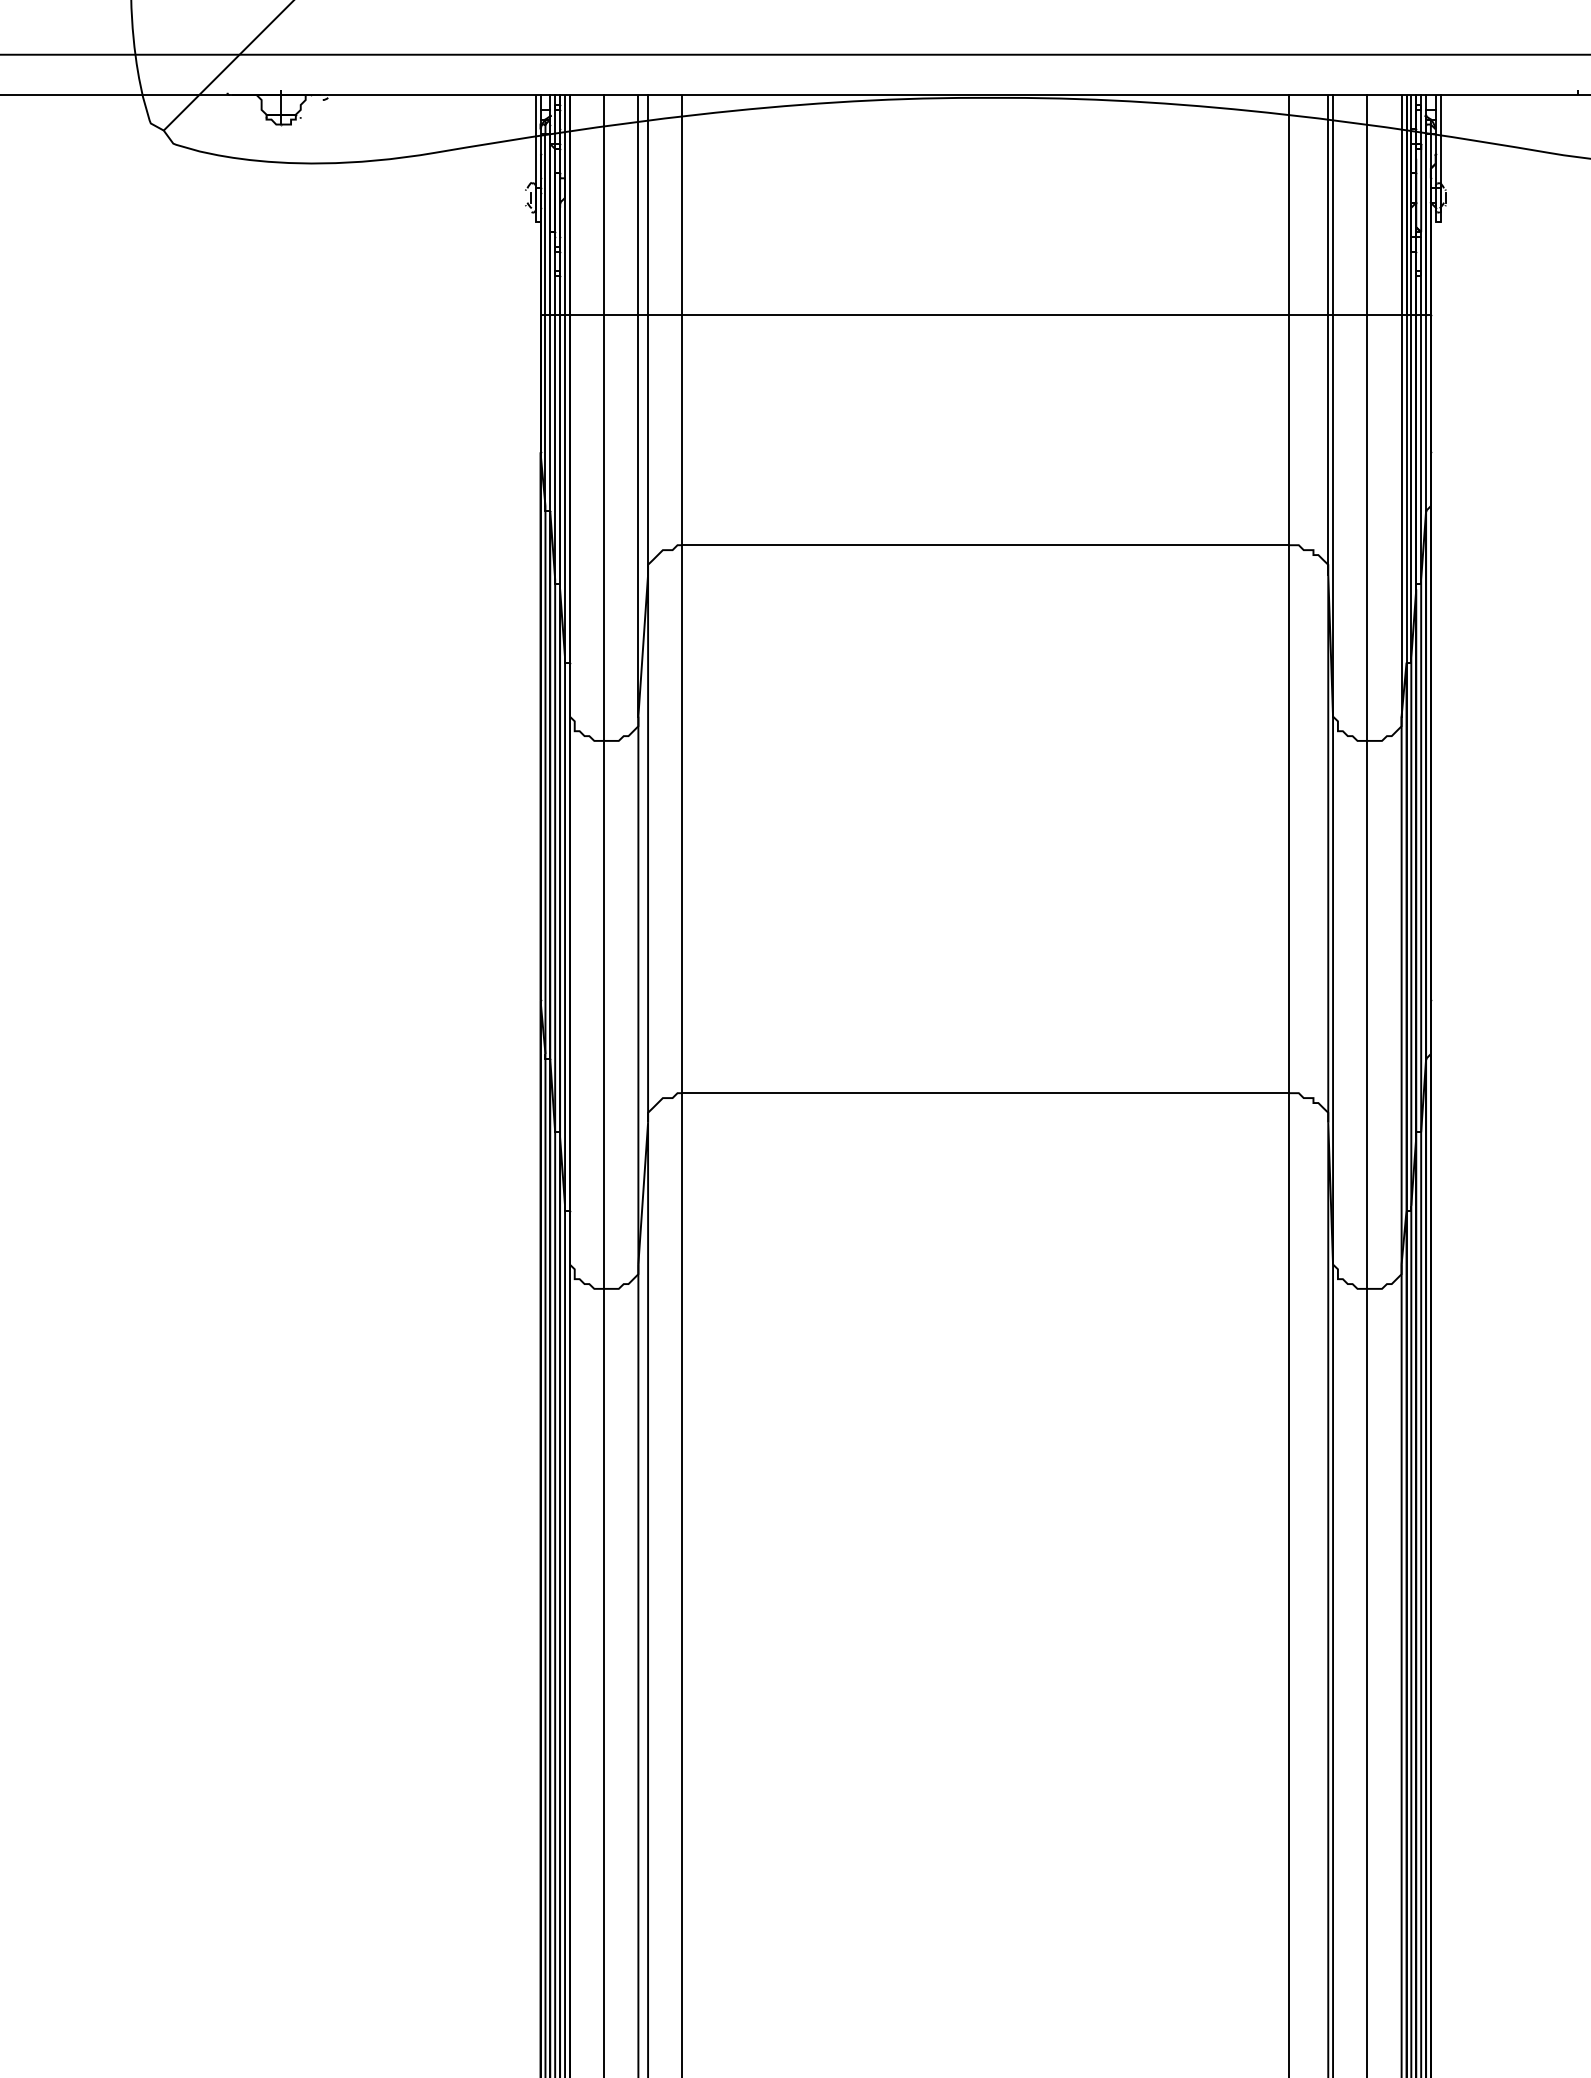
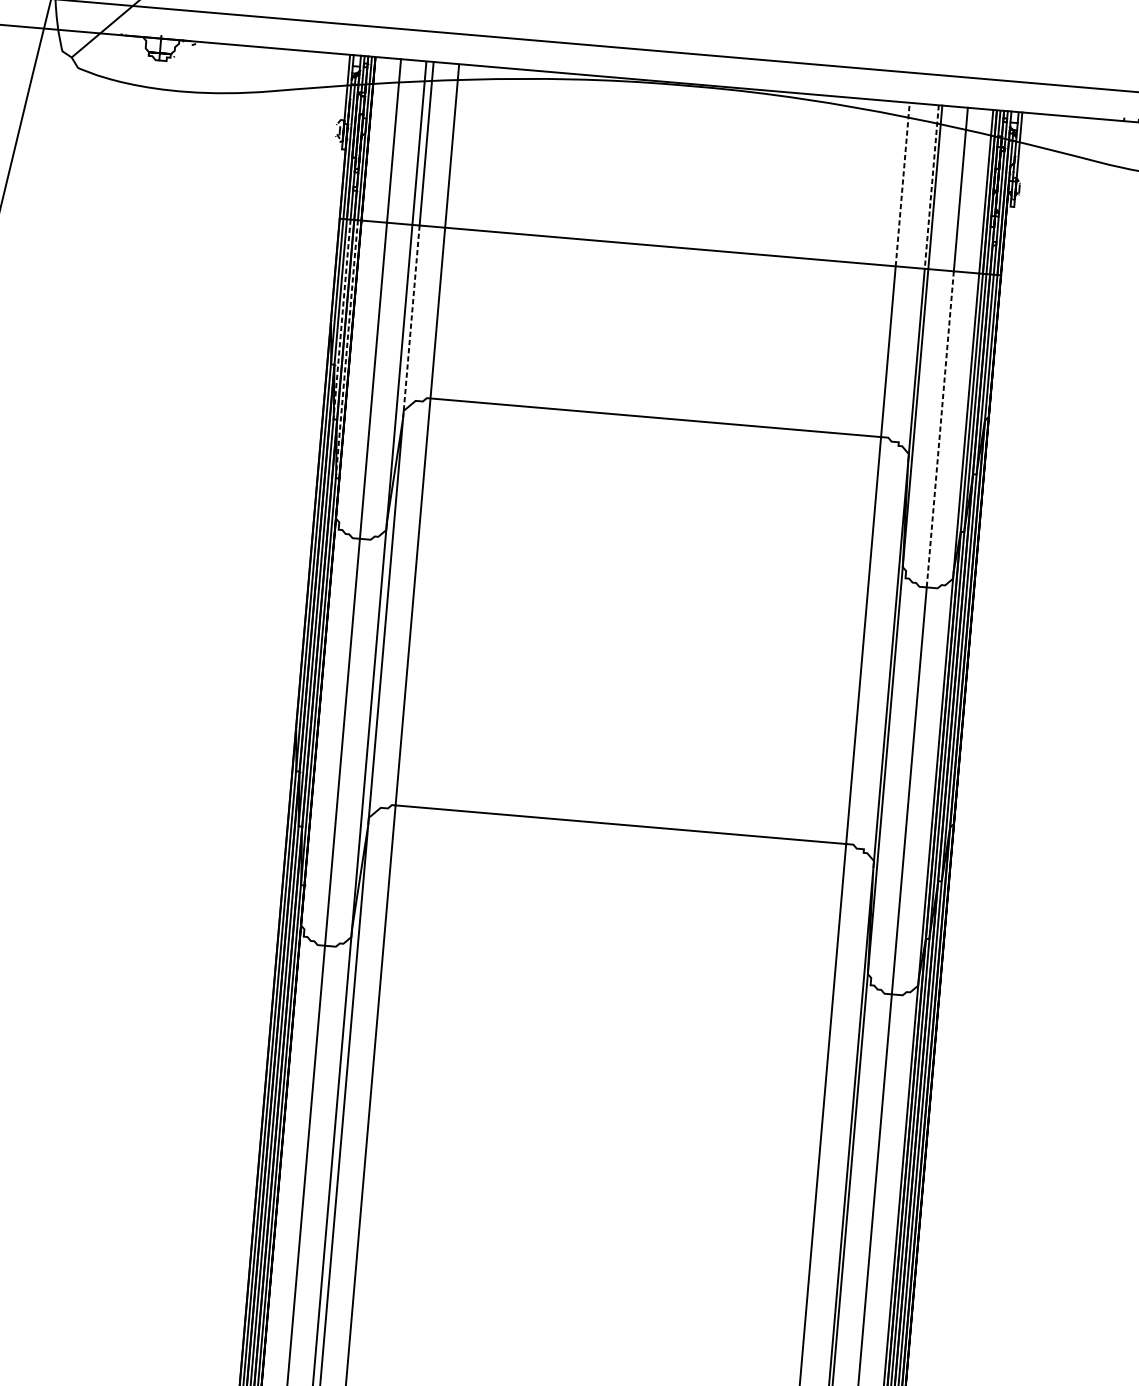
line: (1289, 204) -> (903, 184), solid -> dashed
line: (1328, 208) -> (931, 189), solid -> dashed
line: (648, 444) -> (411, 321), solid -> dashed
line: (555, 447) -> (342, 317), solid -> dashed
line: (565, 487) -> (347, 348), solid -> dashed
line: (1367, 528) -> (940, 429), solid -> dashed

